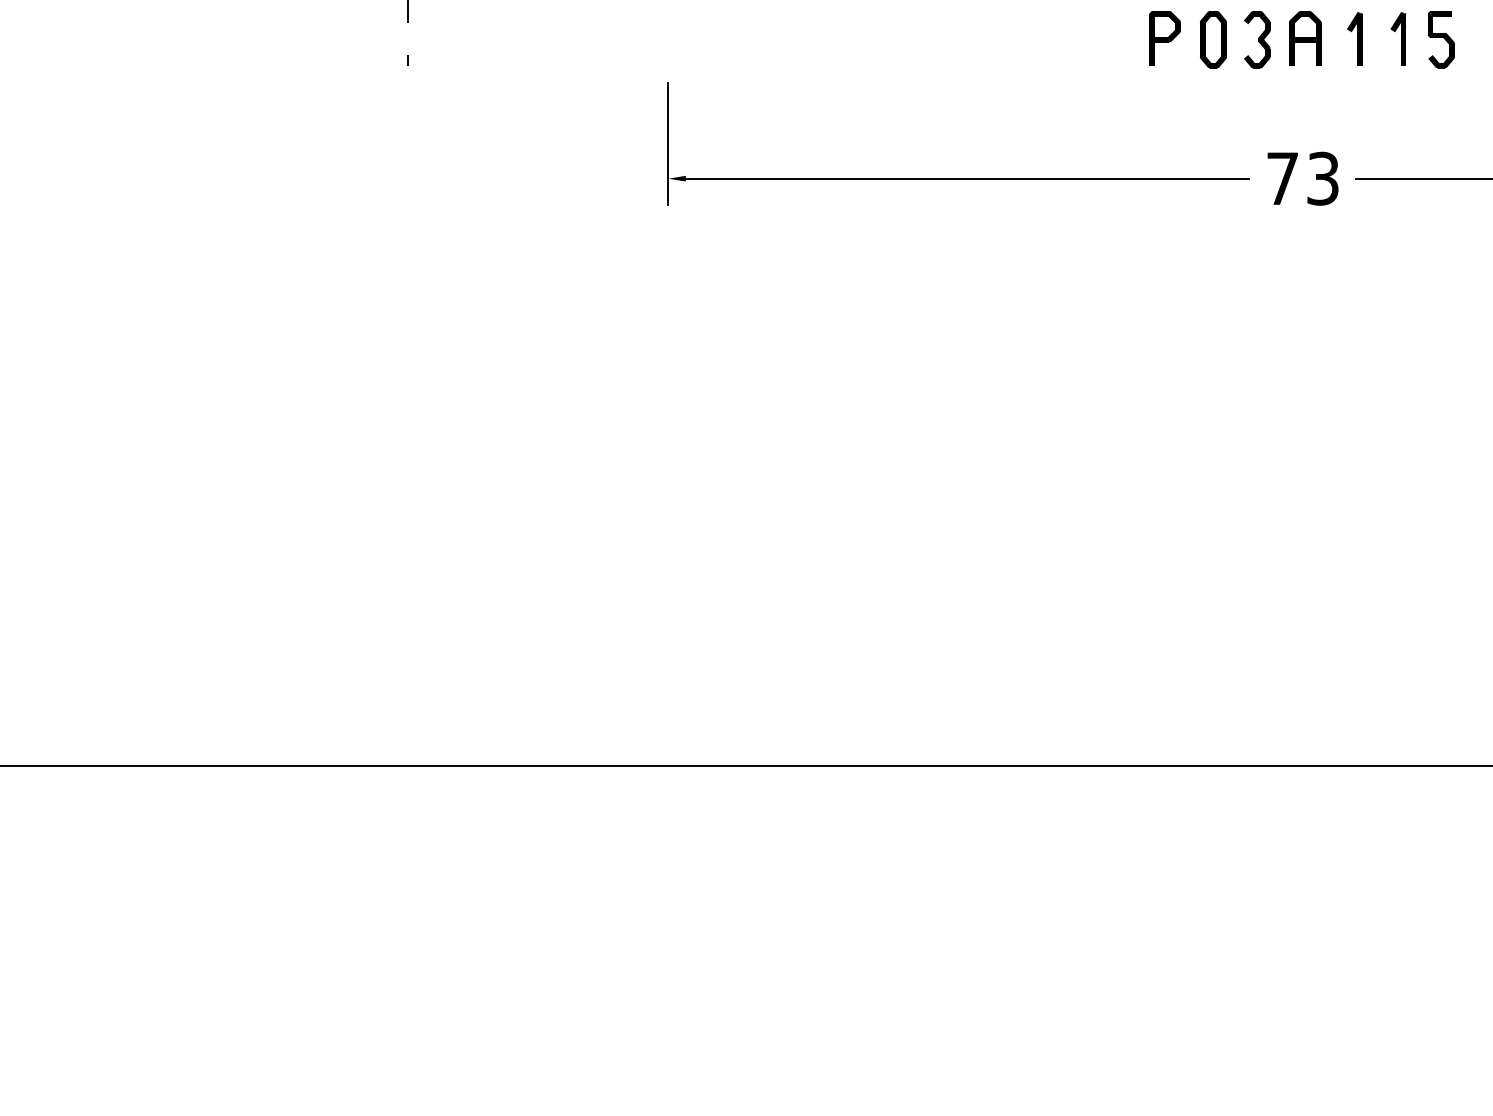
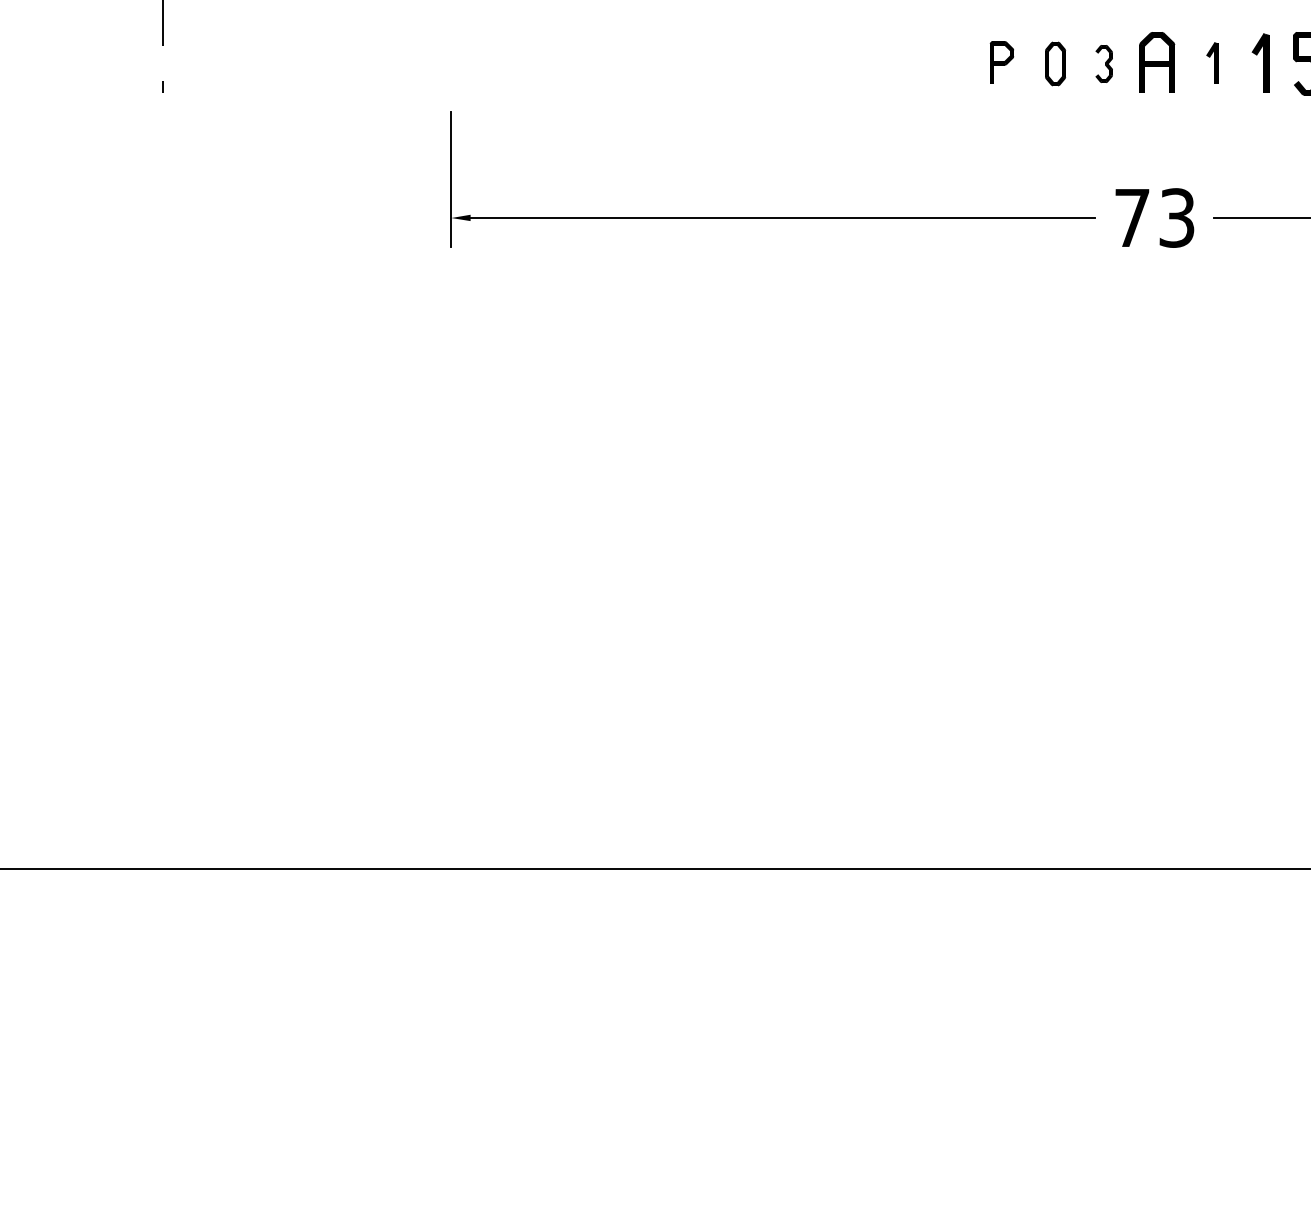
part: (1164, 38) -> (1001, 62), size x0.7
part: (1354, 38) -> (1211, 62), size x0.7
part: (1213, 39) -> (1055, 63), size x0.7
part: (1257, 39) -> (1104, 63), size x0.6

